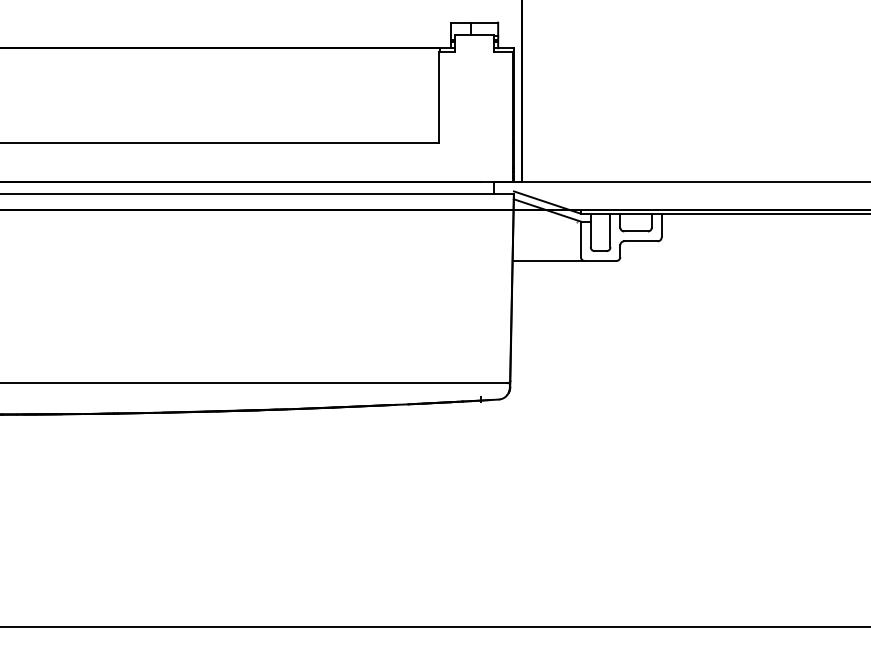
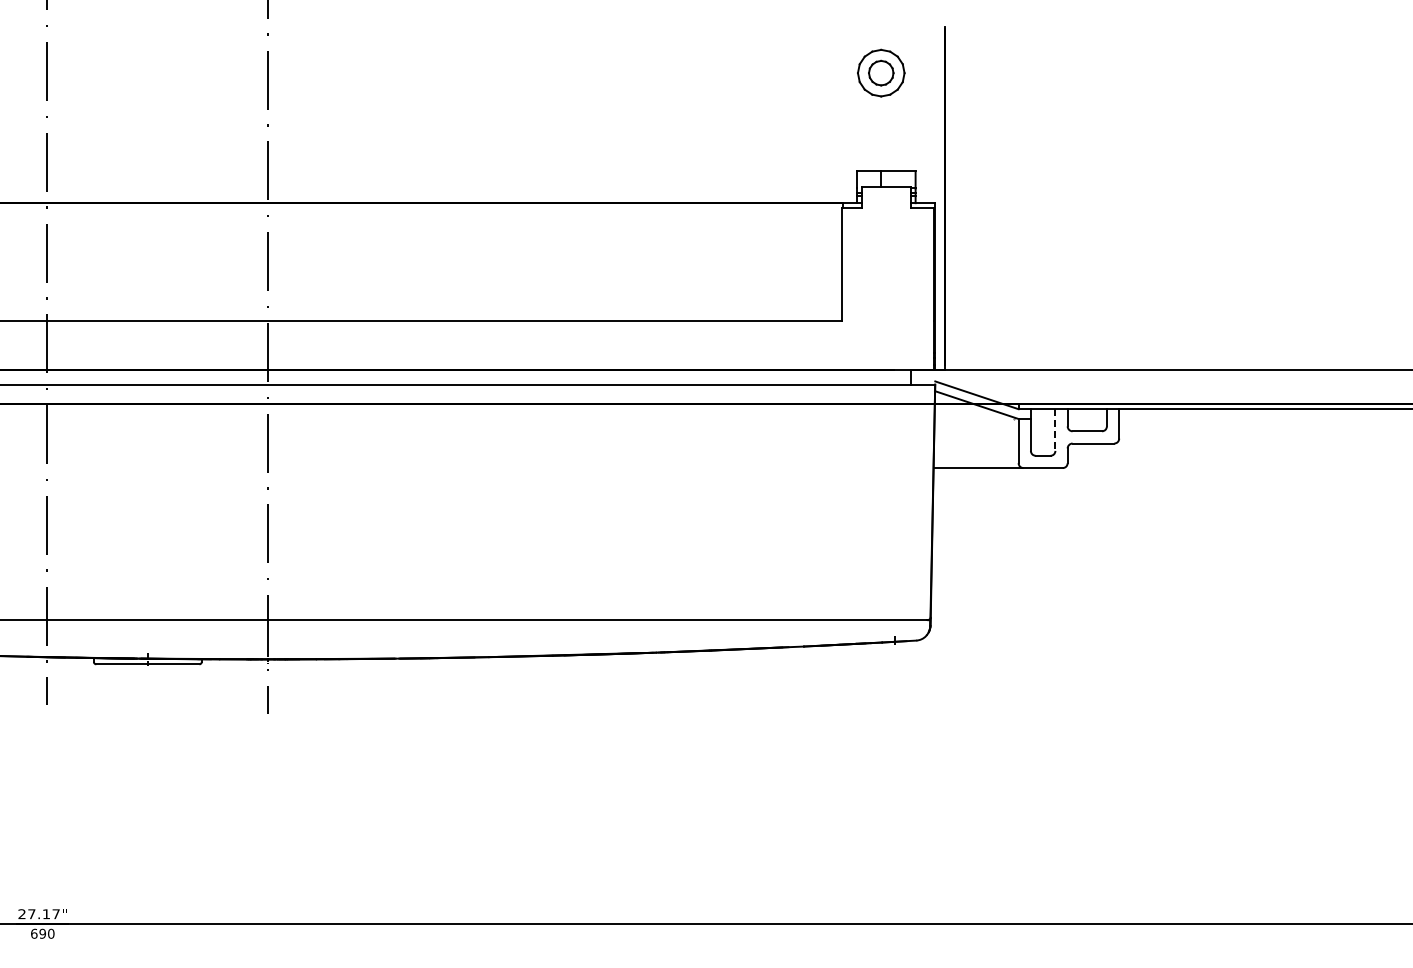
line: (610, 230) -> (1055, 430), solid -> dashed

